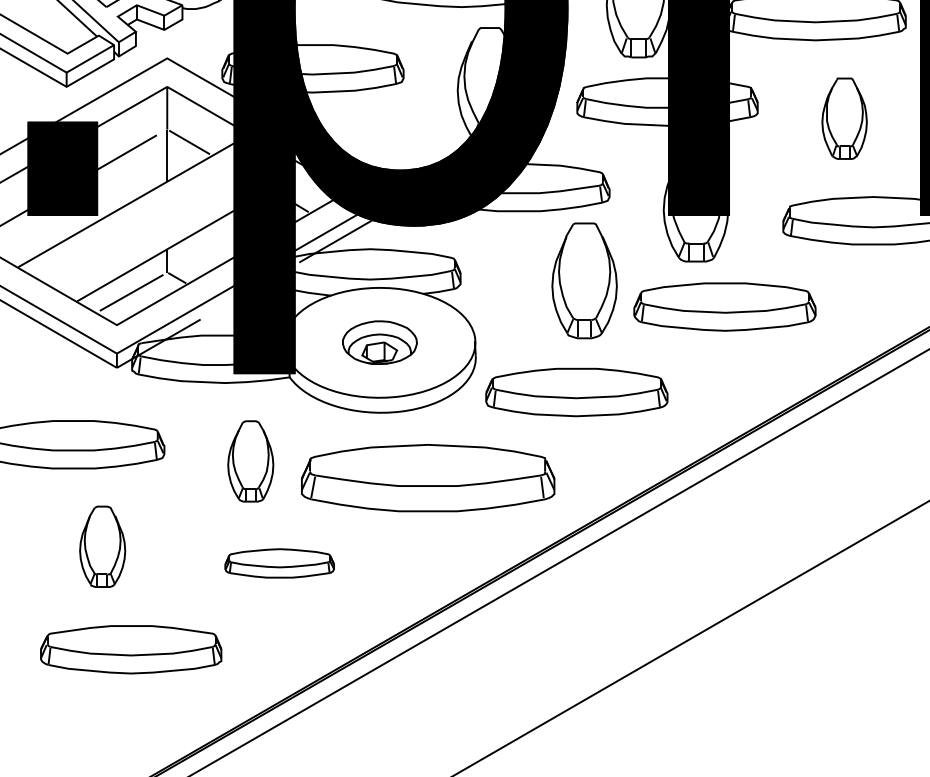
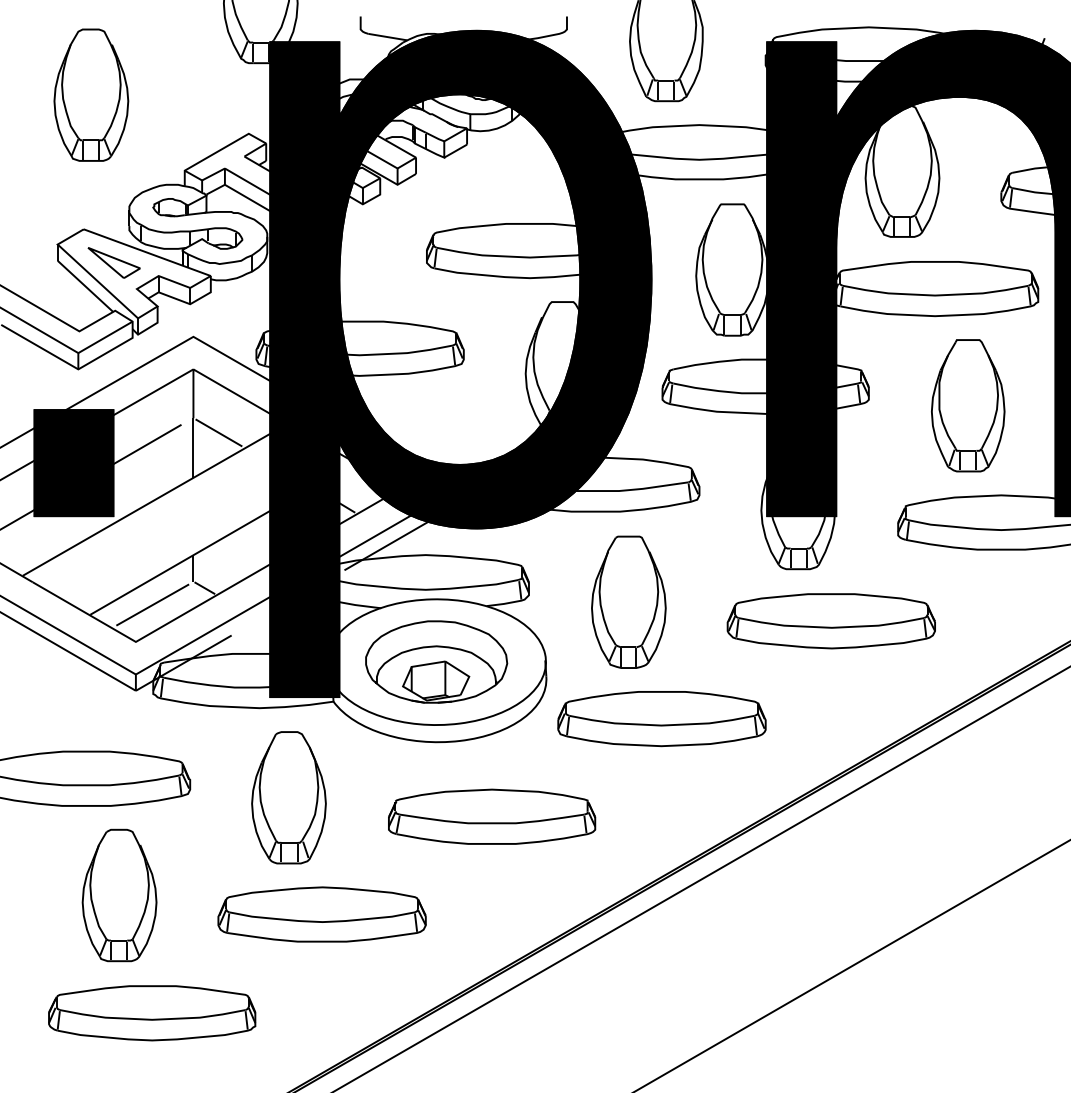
part: (844, 118) -> (968, 405), size x1.43
part: (584, 280) -> (628, 601), moved
part: (379, 342) -> (436, 661), size x1.67
part: (250, 461) -> (288, 797), size x1.43
part: (428, 477) -> (492, 816), size x0.71
part: (102, 546) -> (119, 895), size x1.43
part: (279, 563) -> (321, 914), size x1.67

